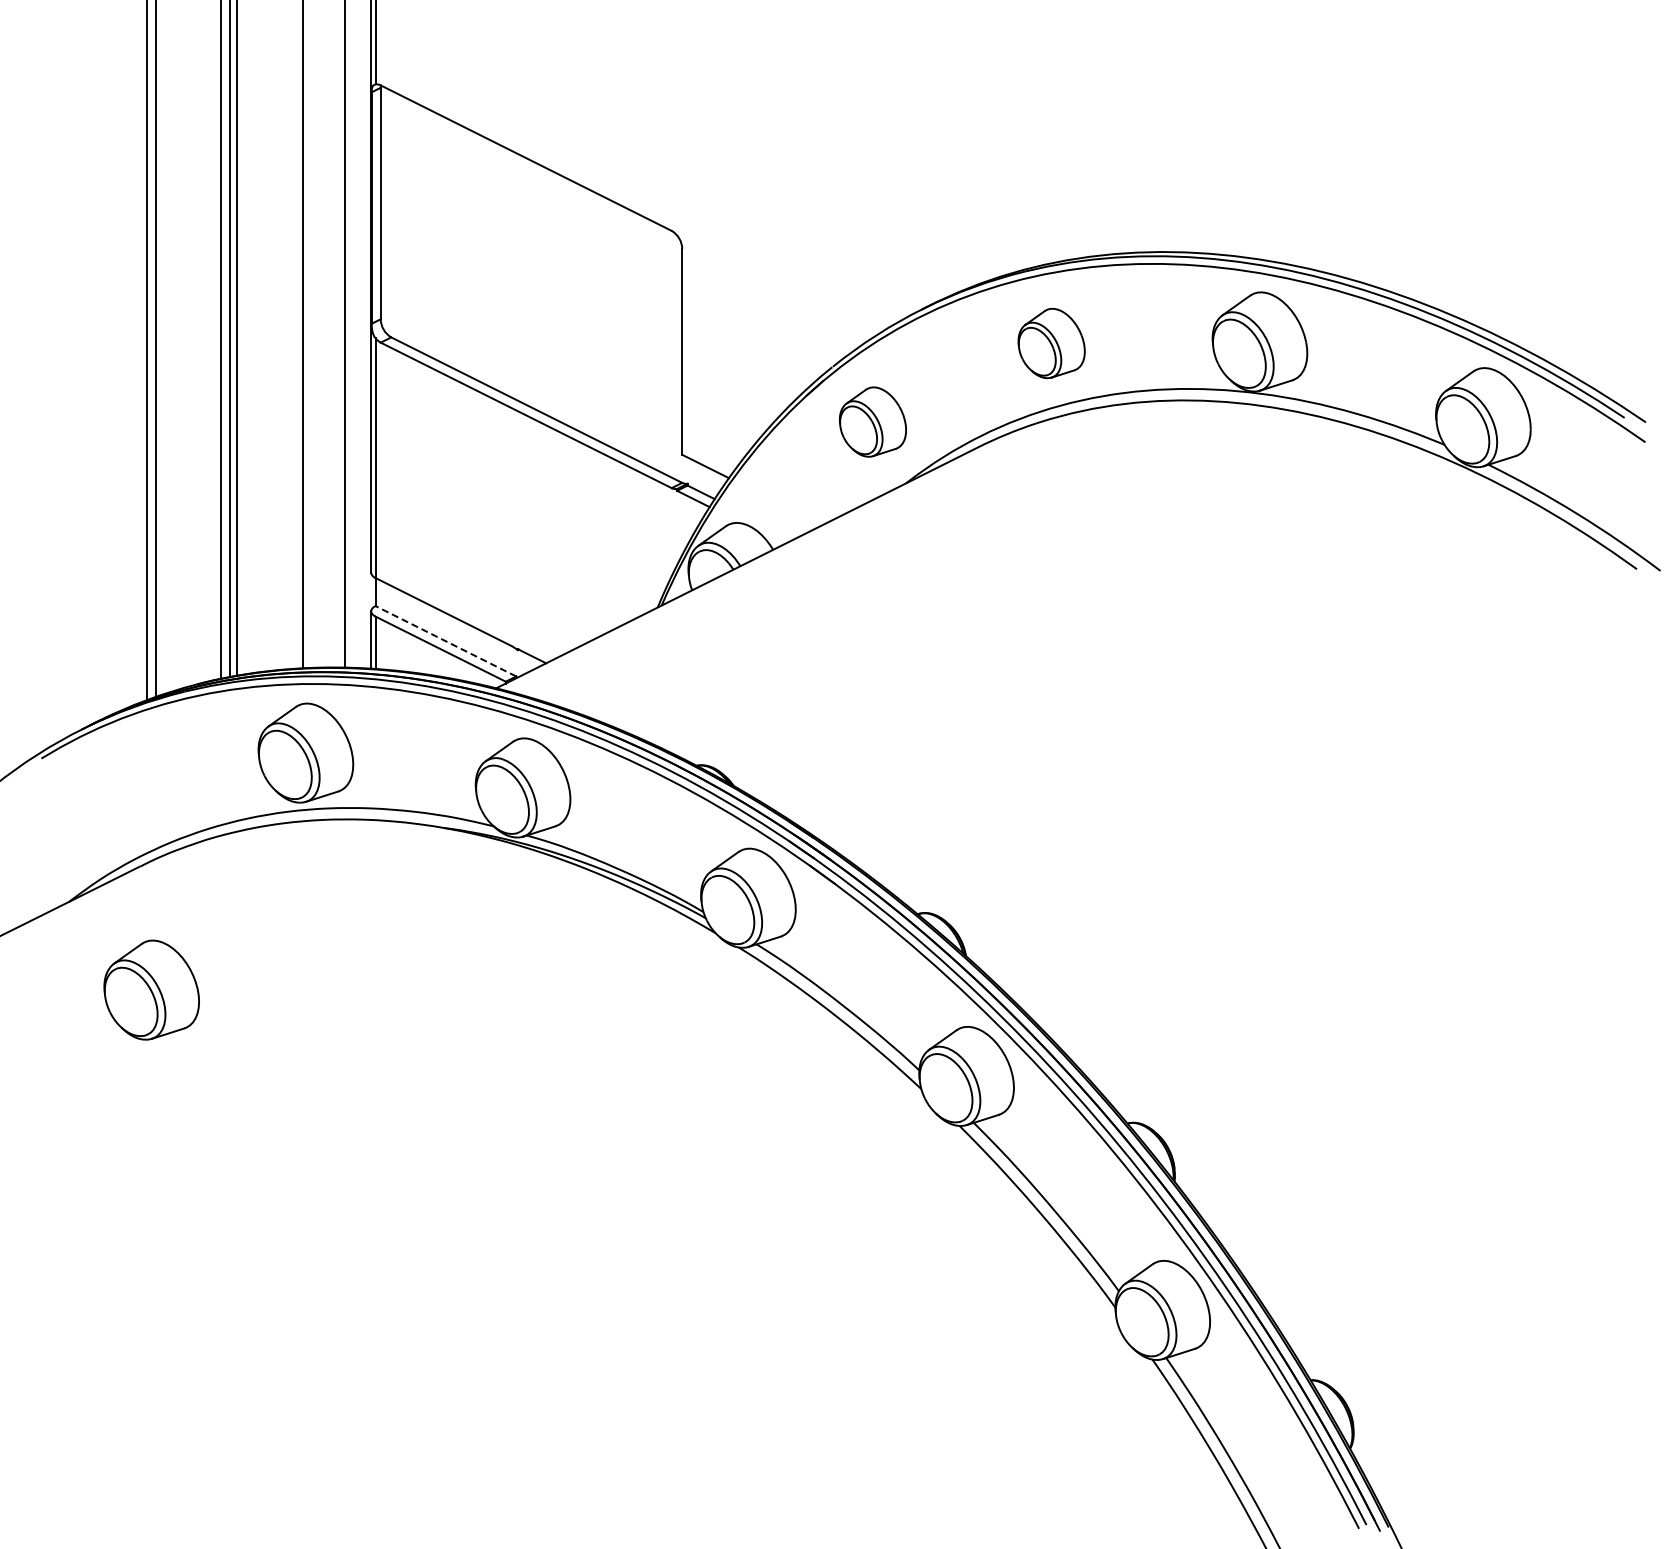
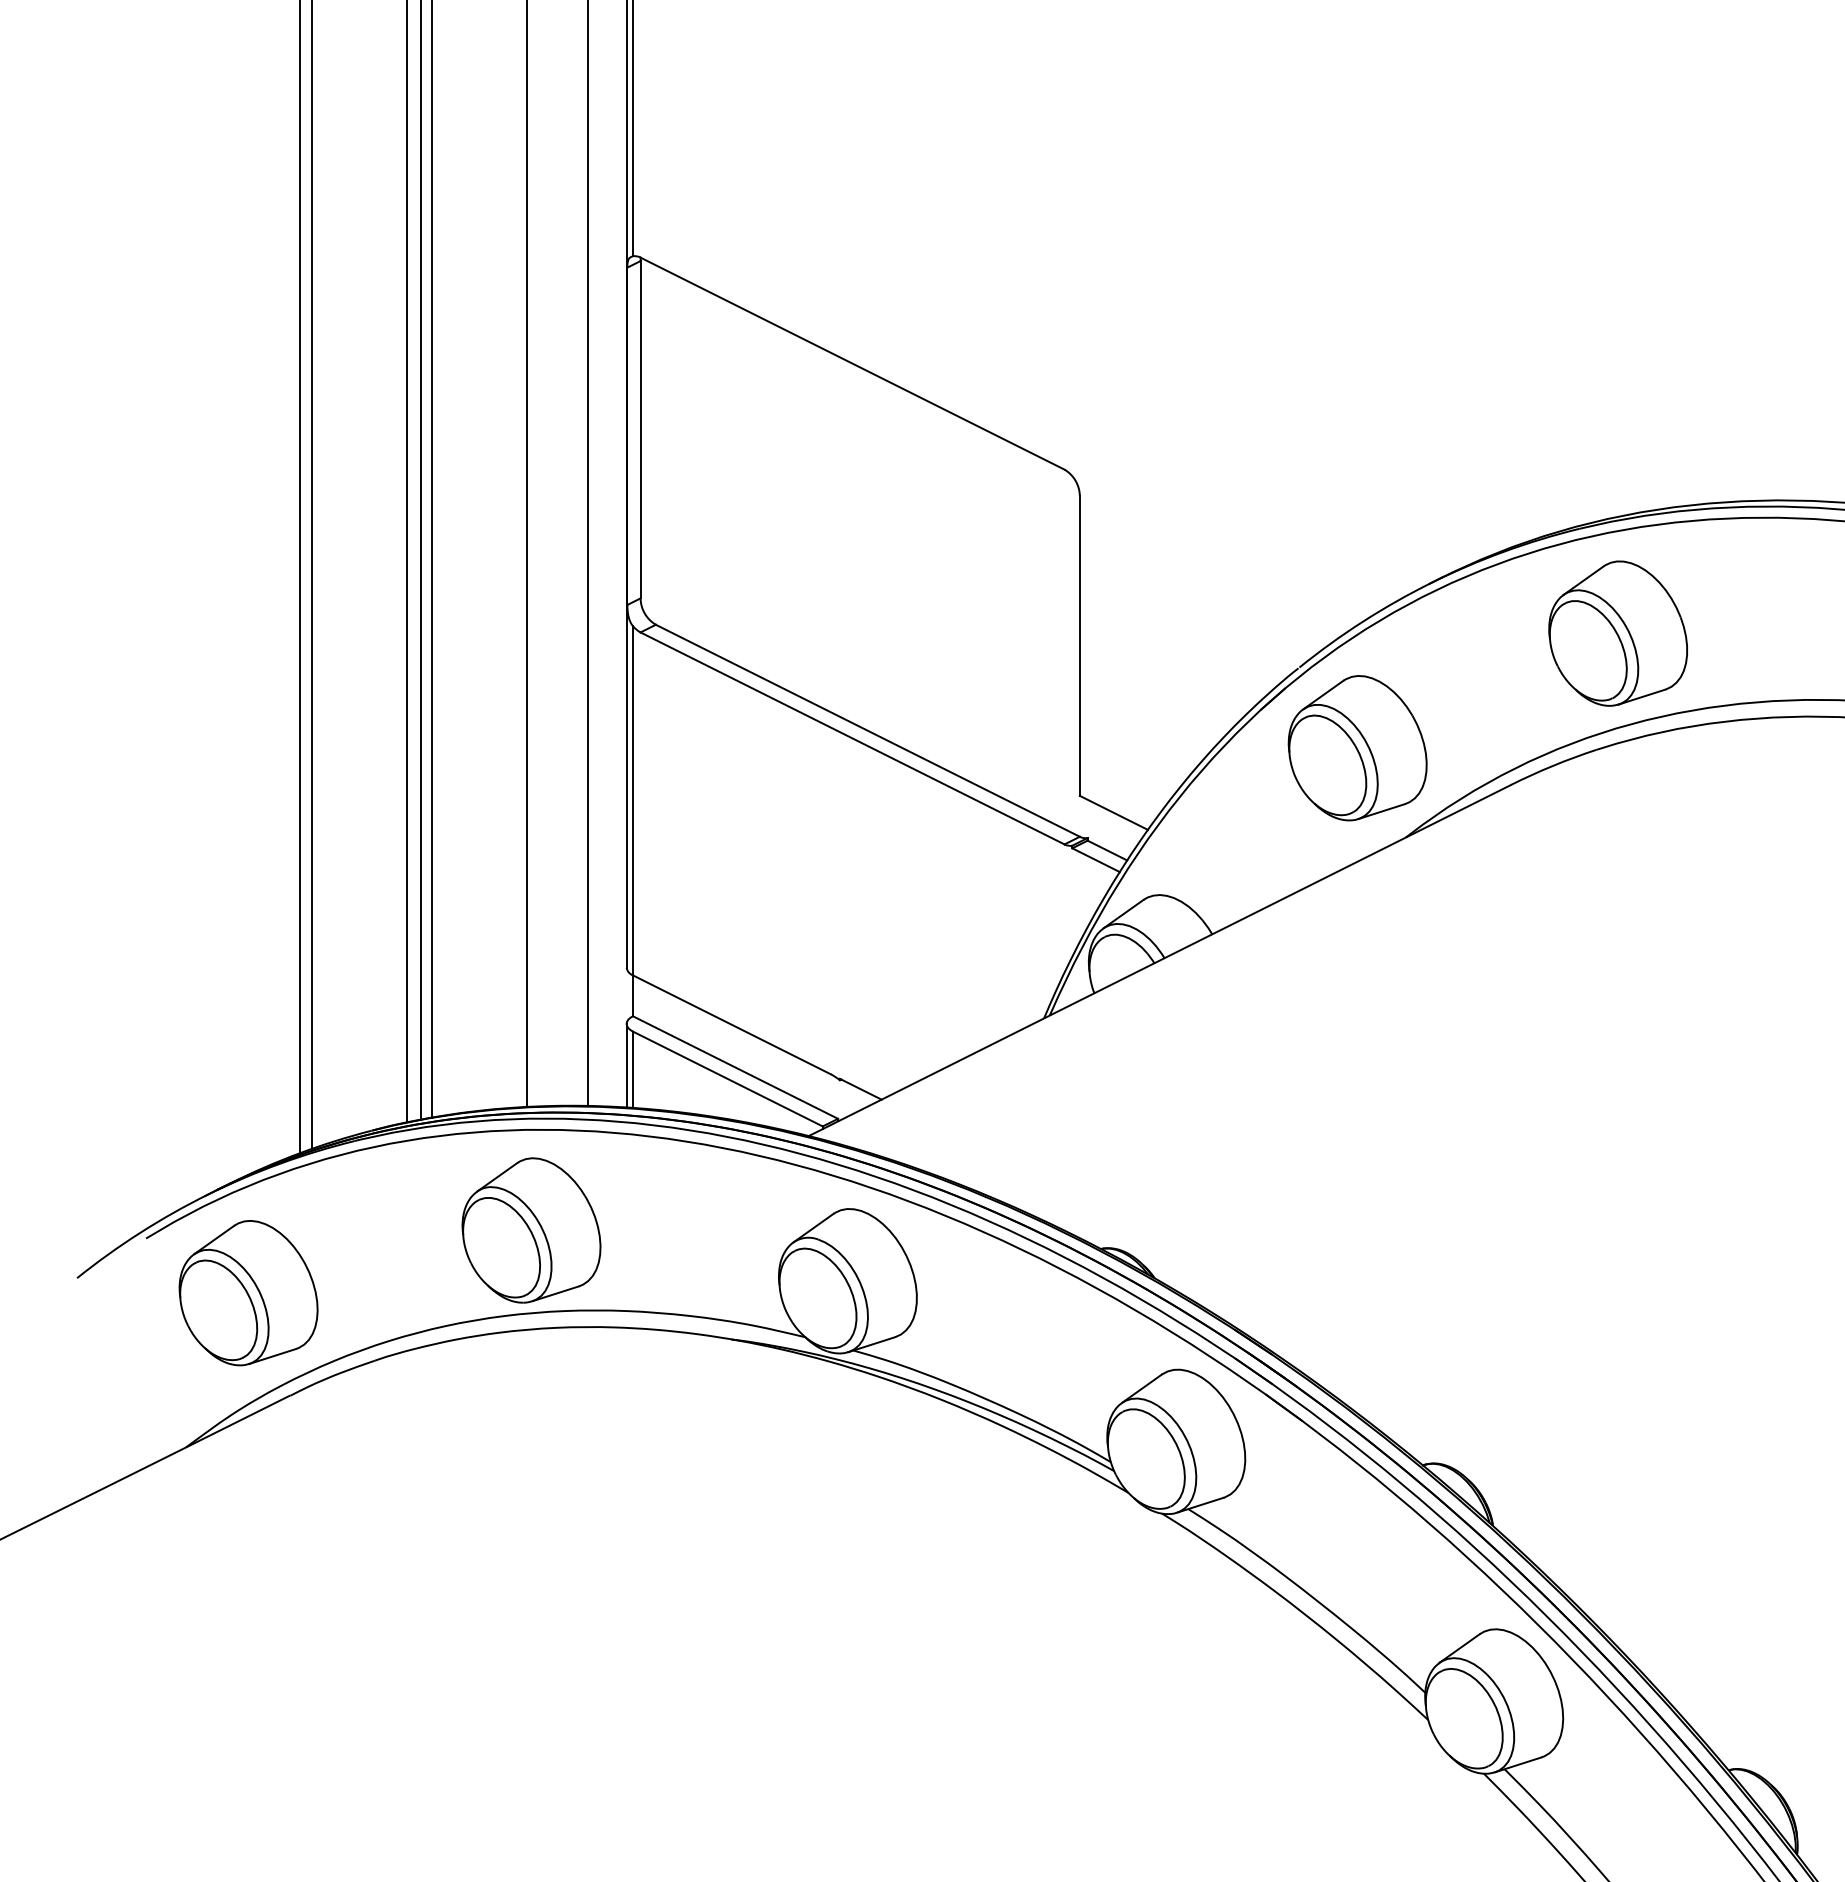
part: (1051, 343) -> (1617, 633), size x1.43
part: (872, 421) -> (1357, 747), size x1.43
line: (445, 641) -> (734, 1067), dashed -> solid
part: (151, 989) -> (248, 1292), moved

